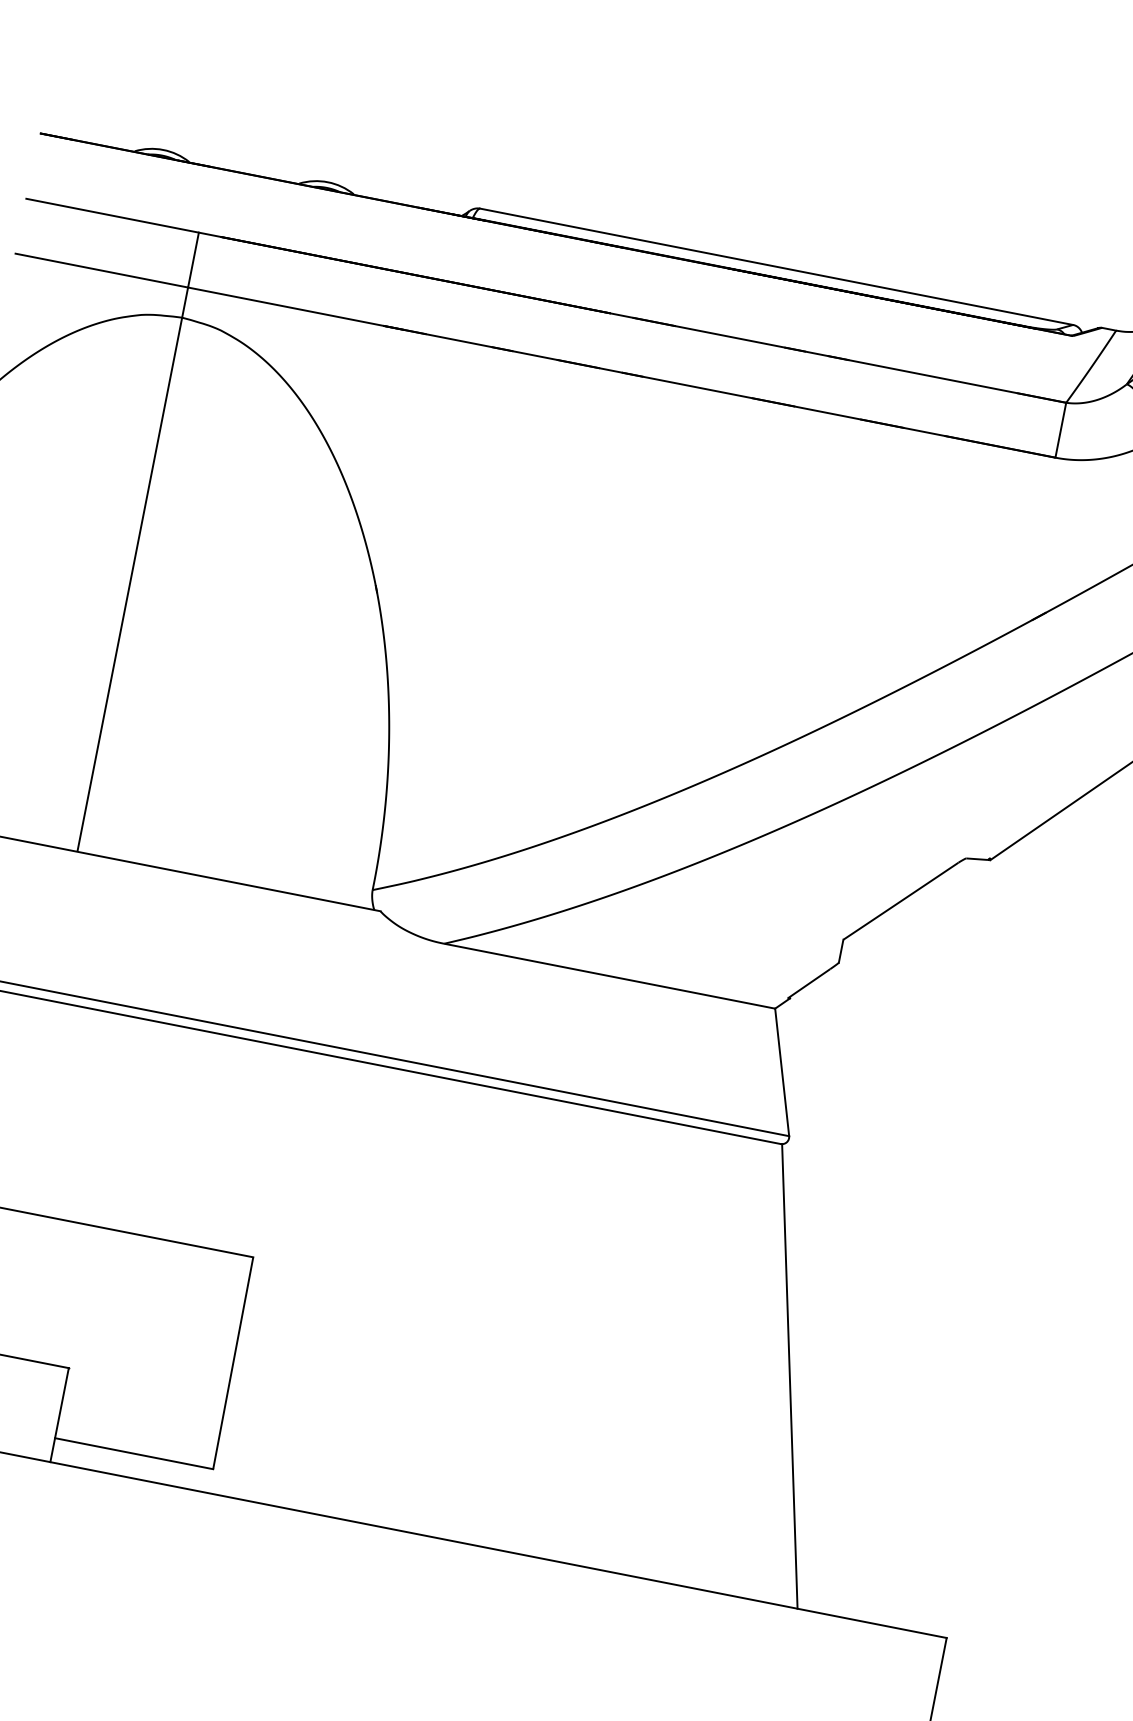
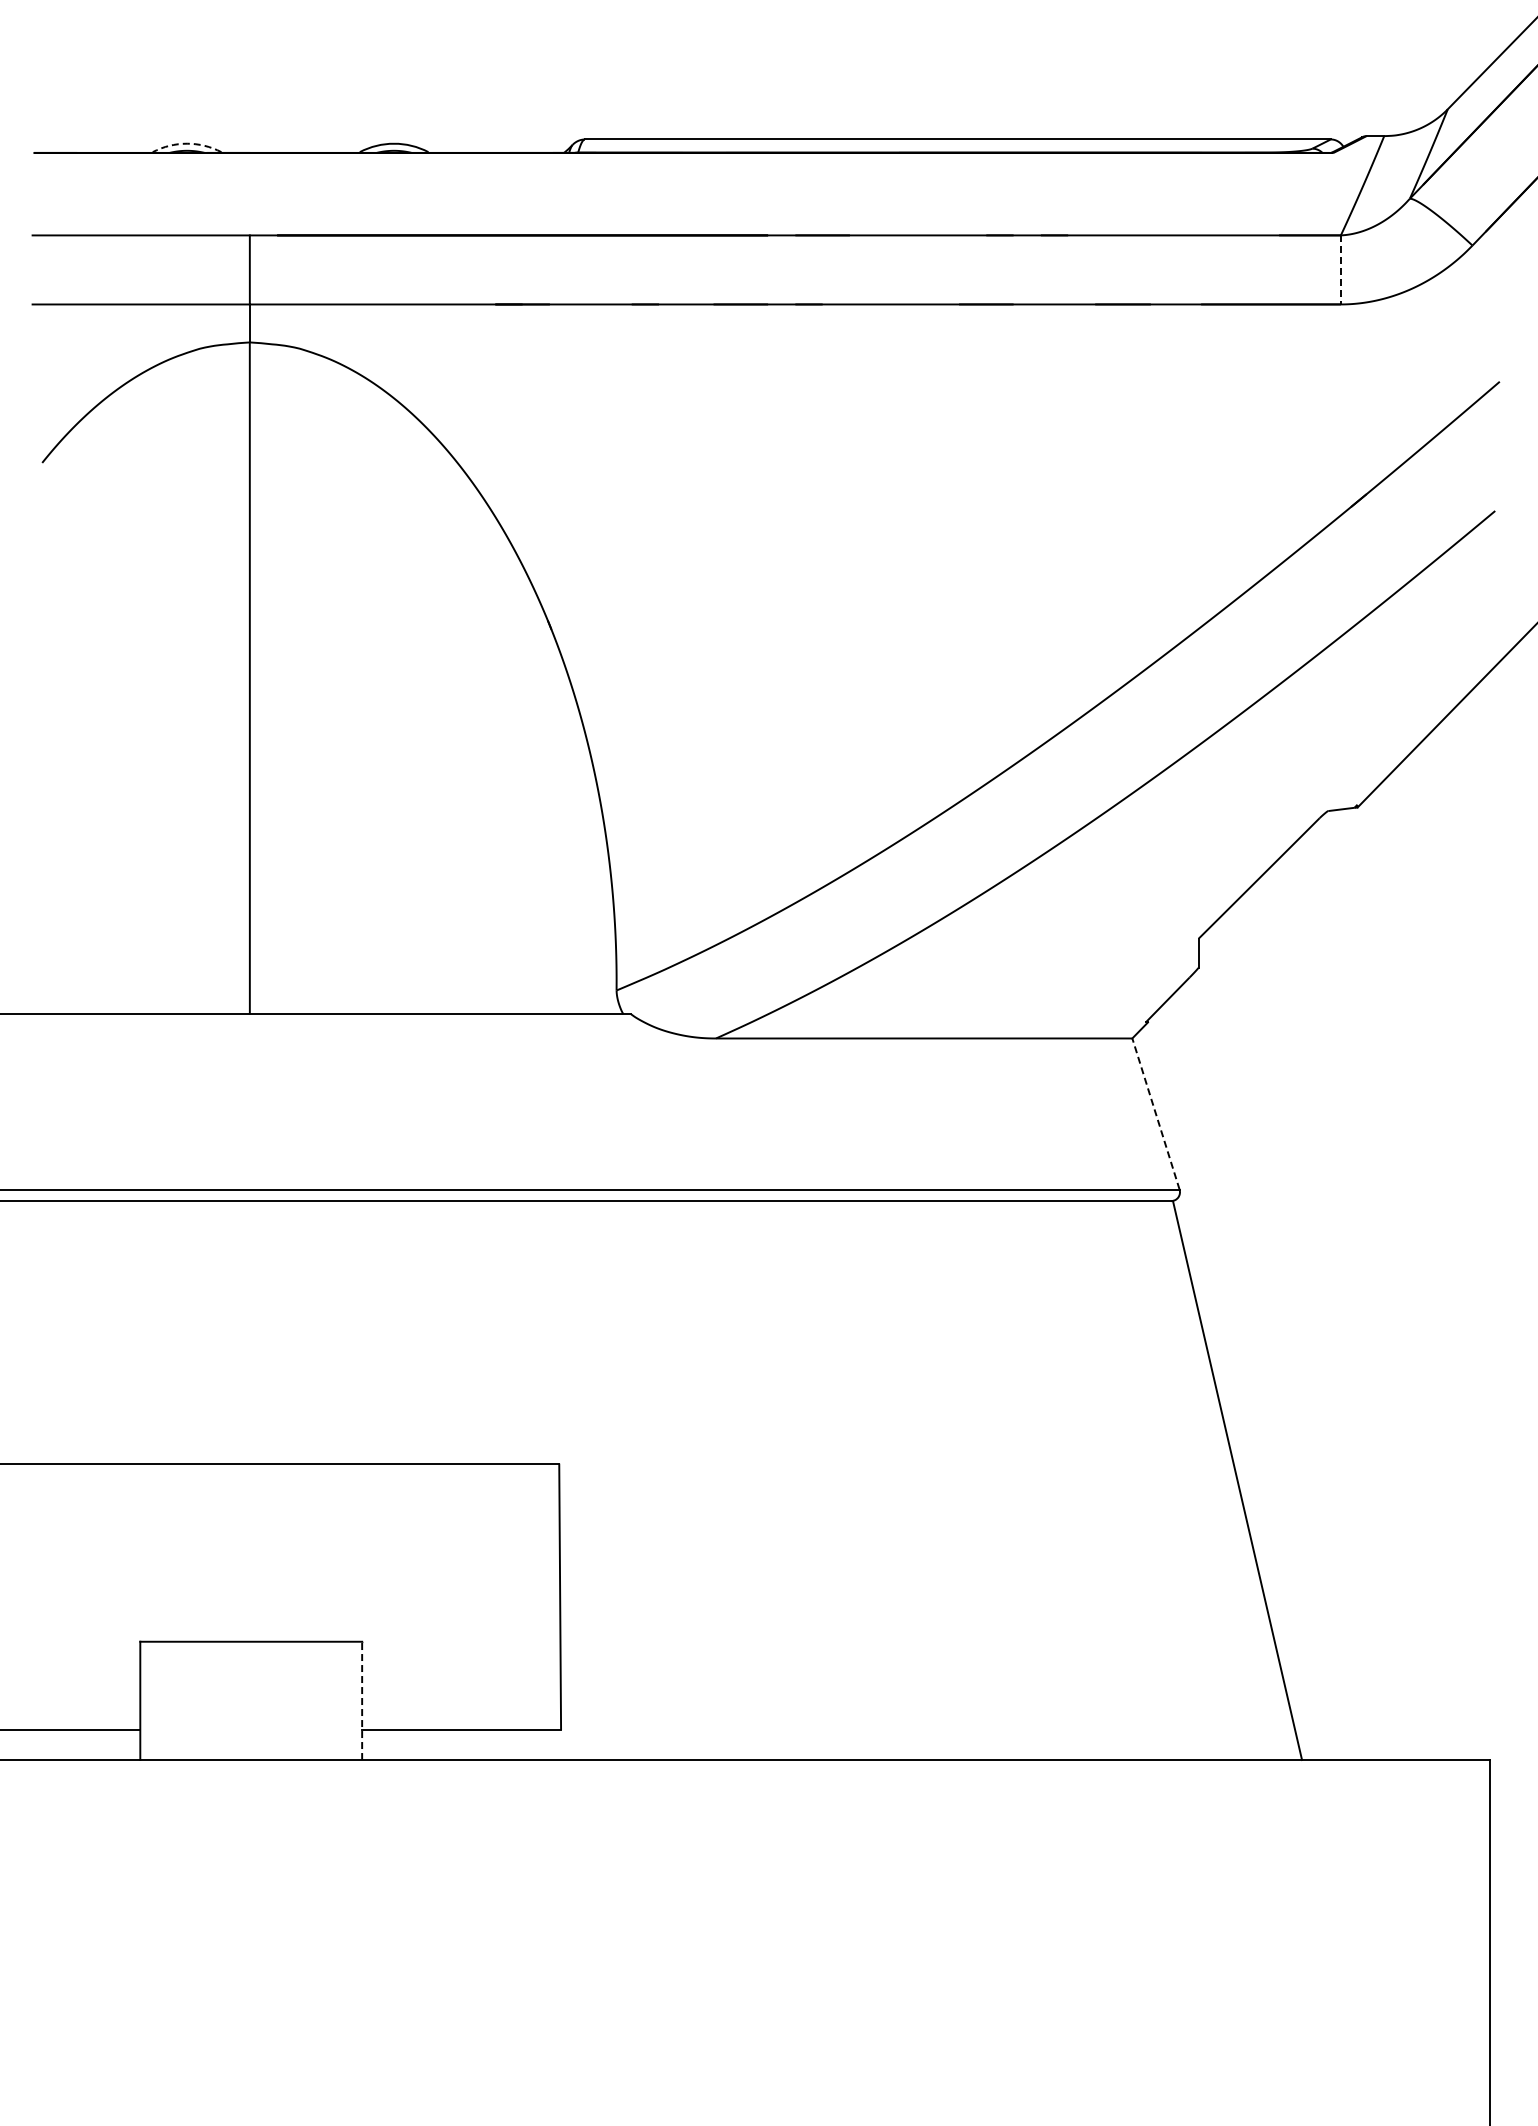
arc: (163, 149) -> (187, 143), solid -> dashed
line: (1060, 429) -> (1340, 269), solid -> dashed
line: (781, 1071) -> (1155, 1113), solid -> dashed
line: (59, 1414) -> (362, 1700), solid -> dashed

